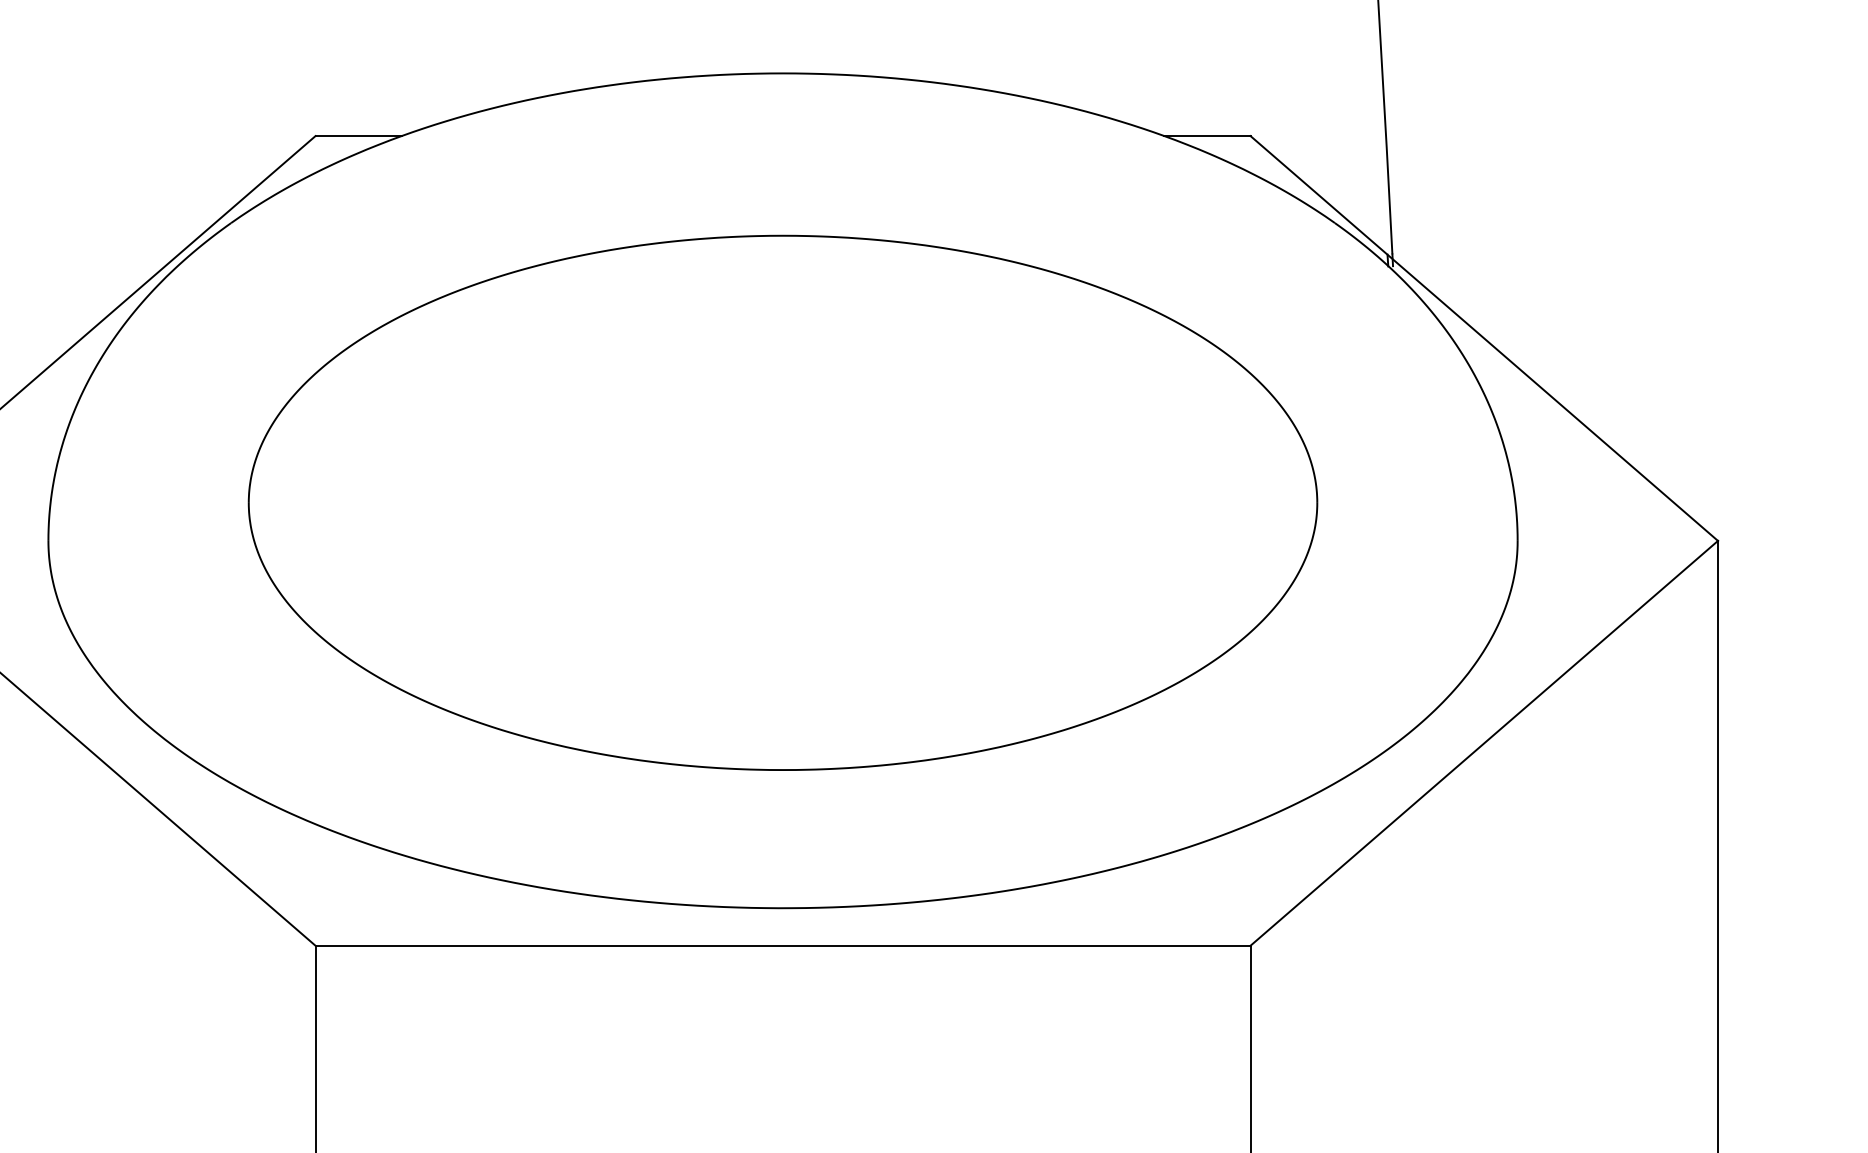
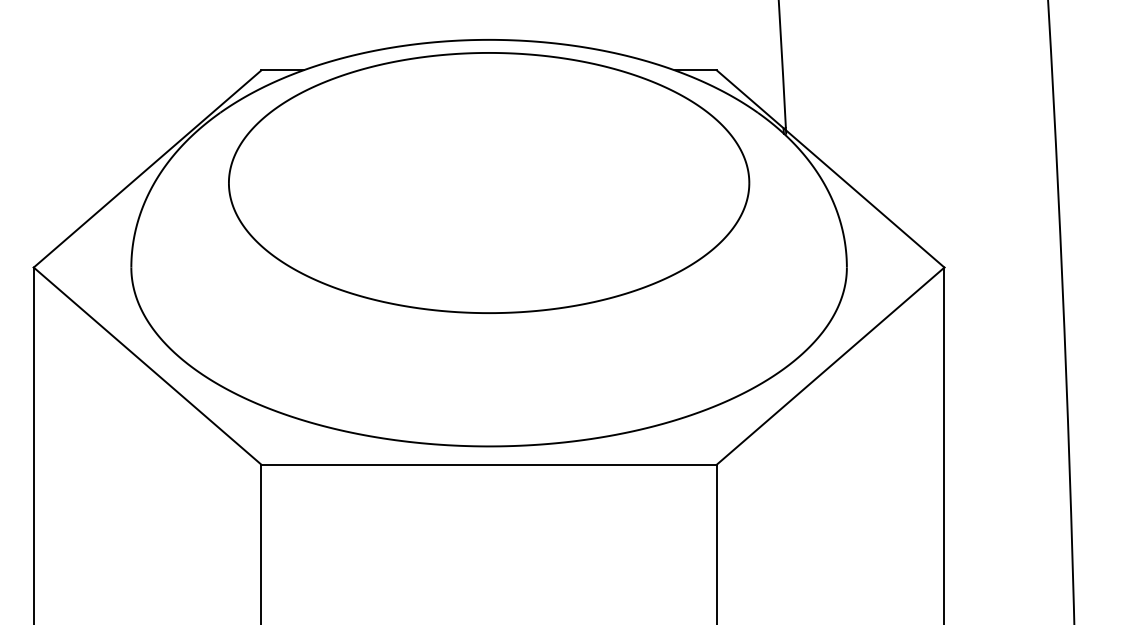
part: (783, 501) -> (489, 182), moved

